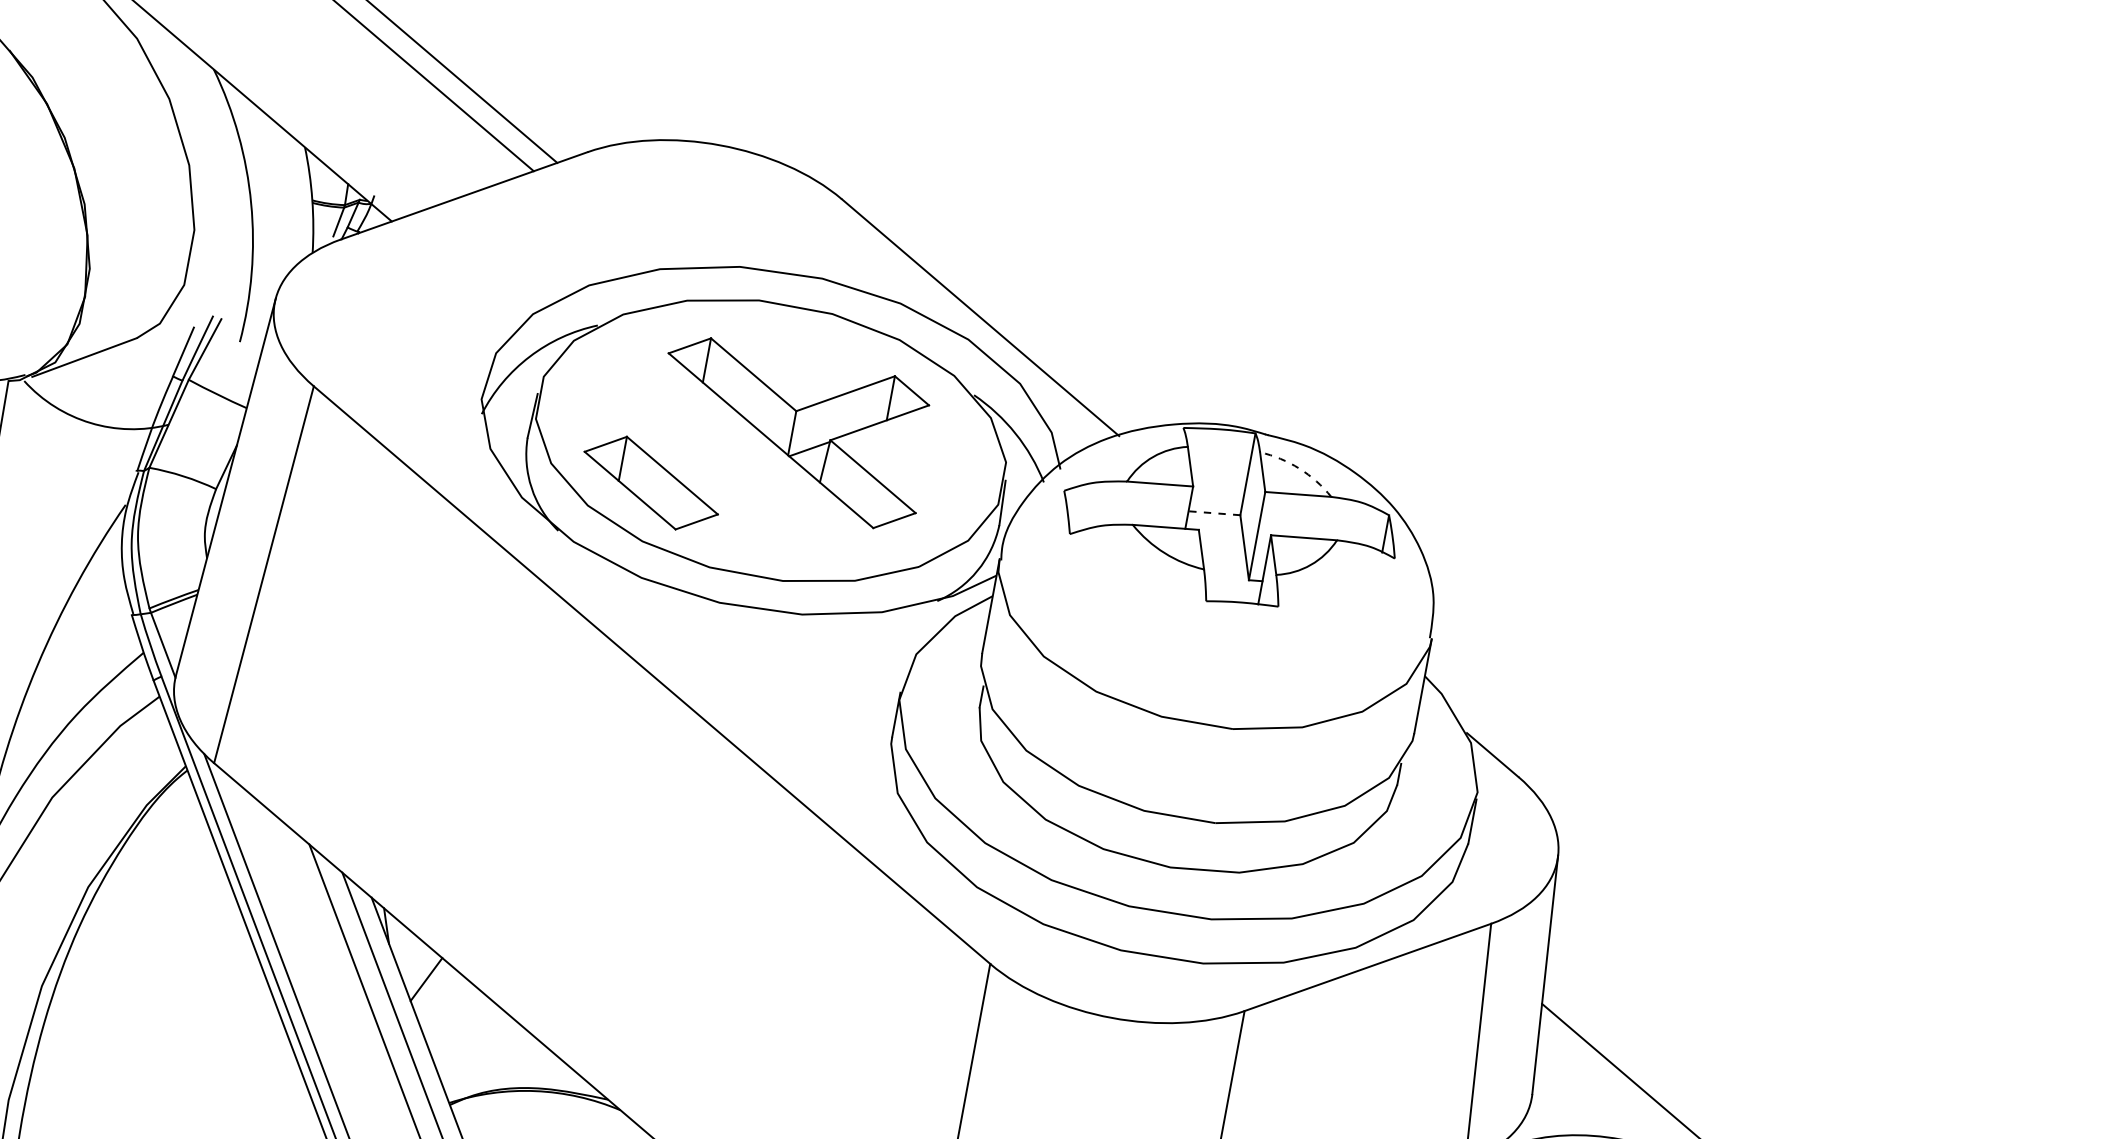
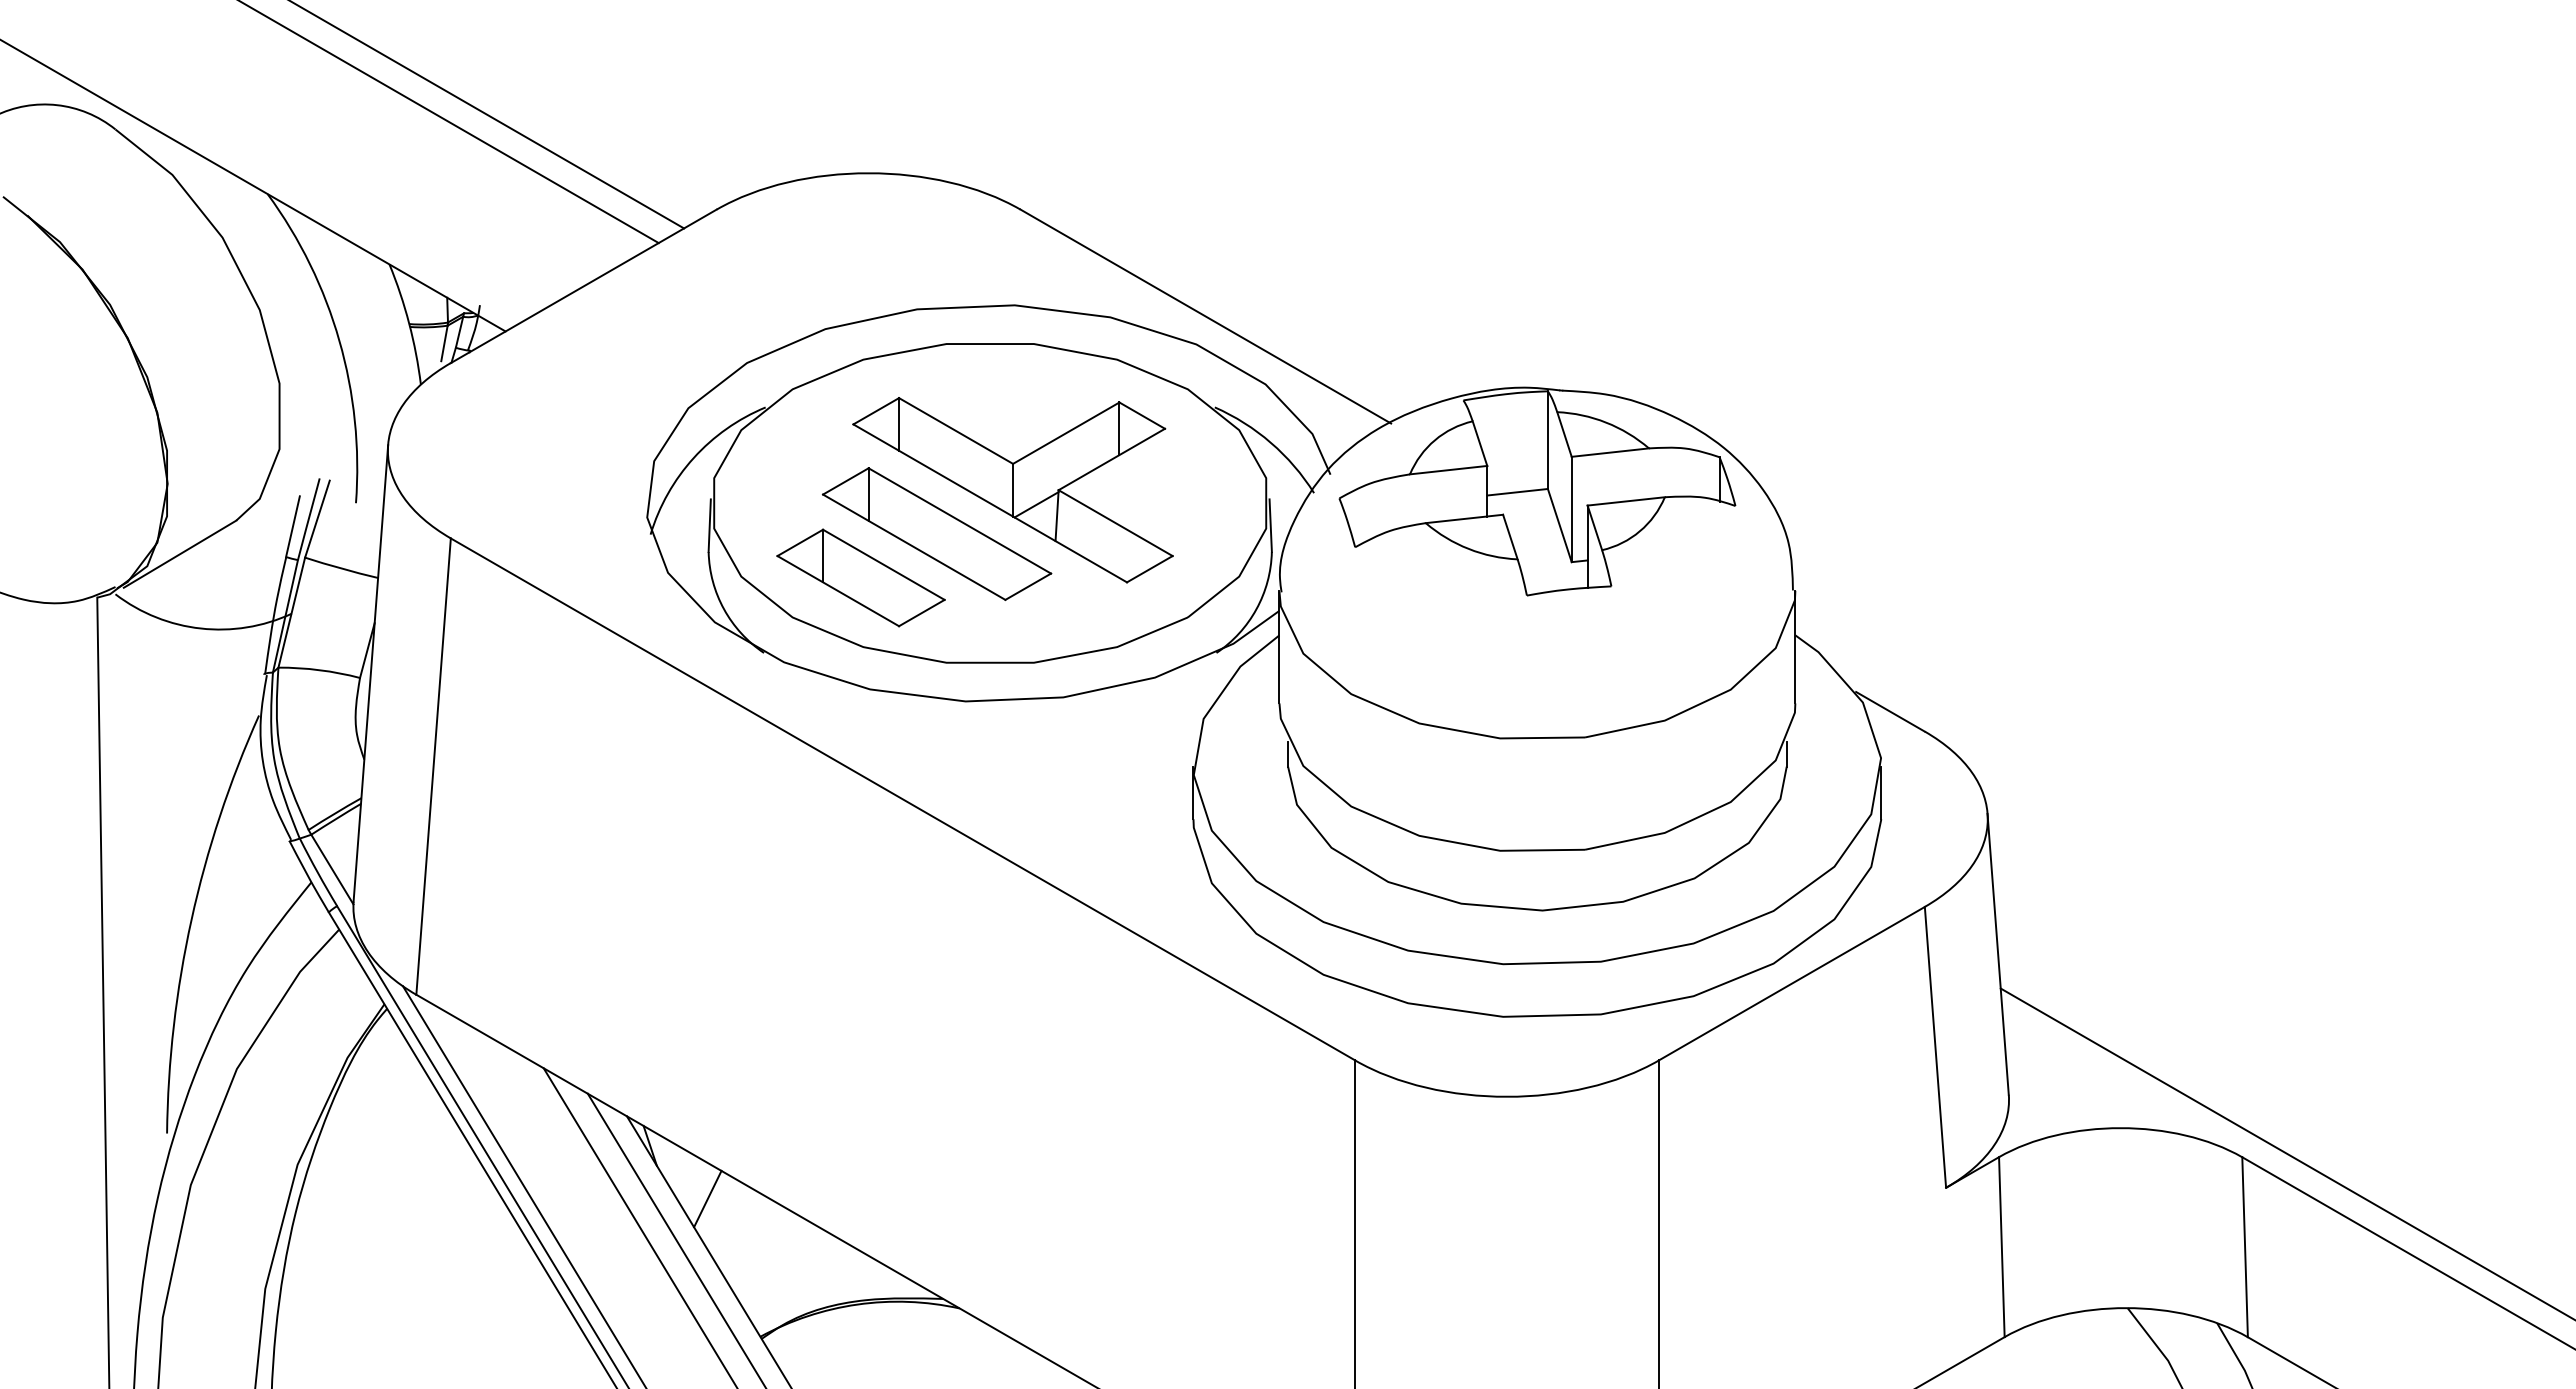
part: (721, 457) -> (936, 533), added
arc: (1299, 468) -> (1606, 422), dashed -> solid
line: (1214, 513) -> (1517, 492), dashed -> solid

